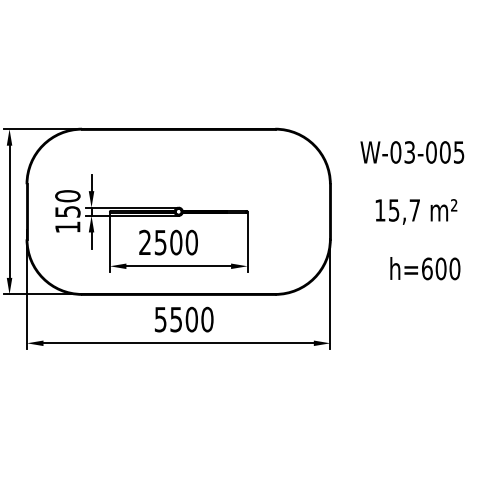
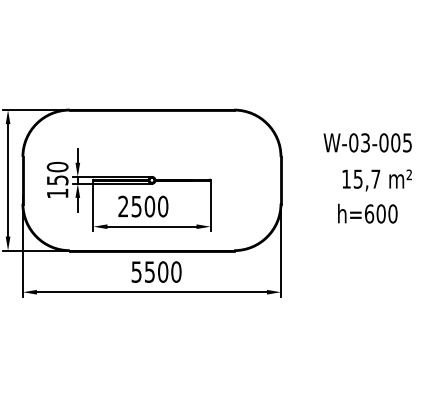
text: (412, 152) -> (367, 142), moved
text: (415, 211) -> (376, 180), moved
text: (425, 268) -> (367, 213), moved

